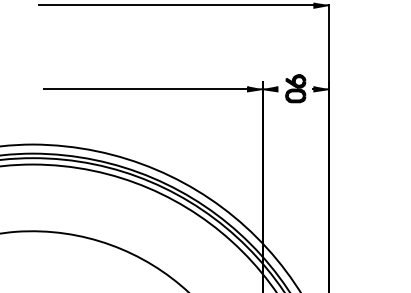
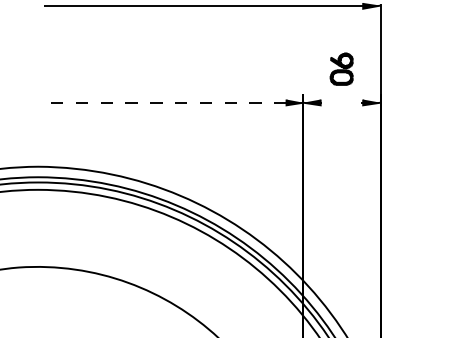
line: (144, 88) -> (167, 102), solid -> dashed
part: (295, 88) -> (341, 68), moved

